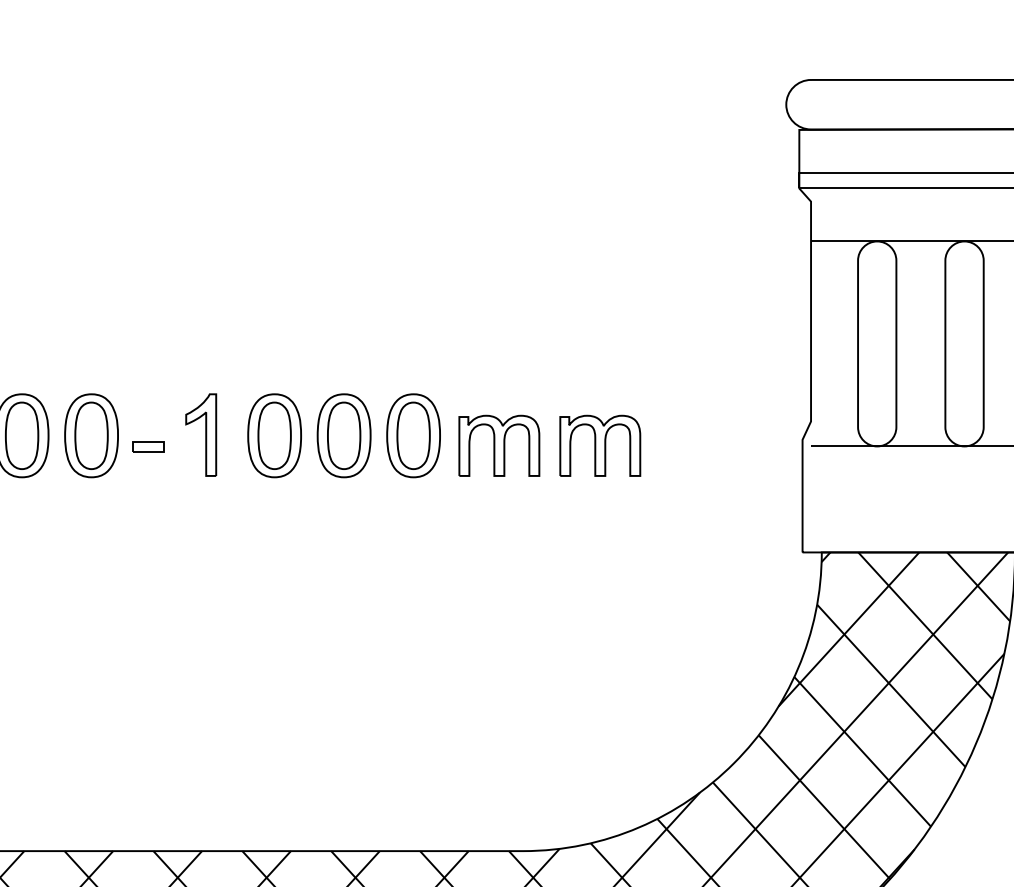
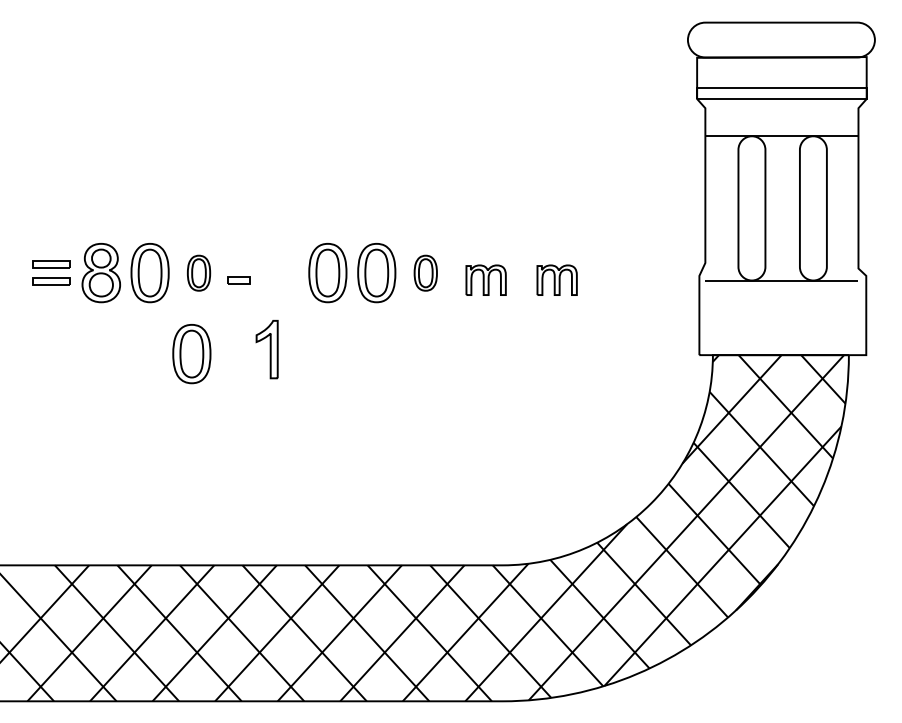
part: (200, 435) -> (266, 349), moved
part: (90, 436) -> (198, 273), size x0.6
part: (413, 436) -> (425, 273), size x0.6
part: (500, 446) -> (486, 280), size x0.7
part: (600, 446) -> (557, 280), size x0.7
part: (80, 551) -> (191, 354), added

